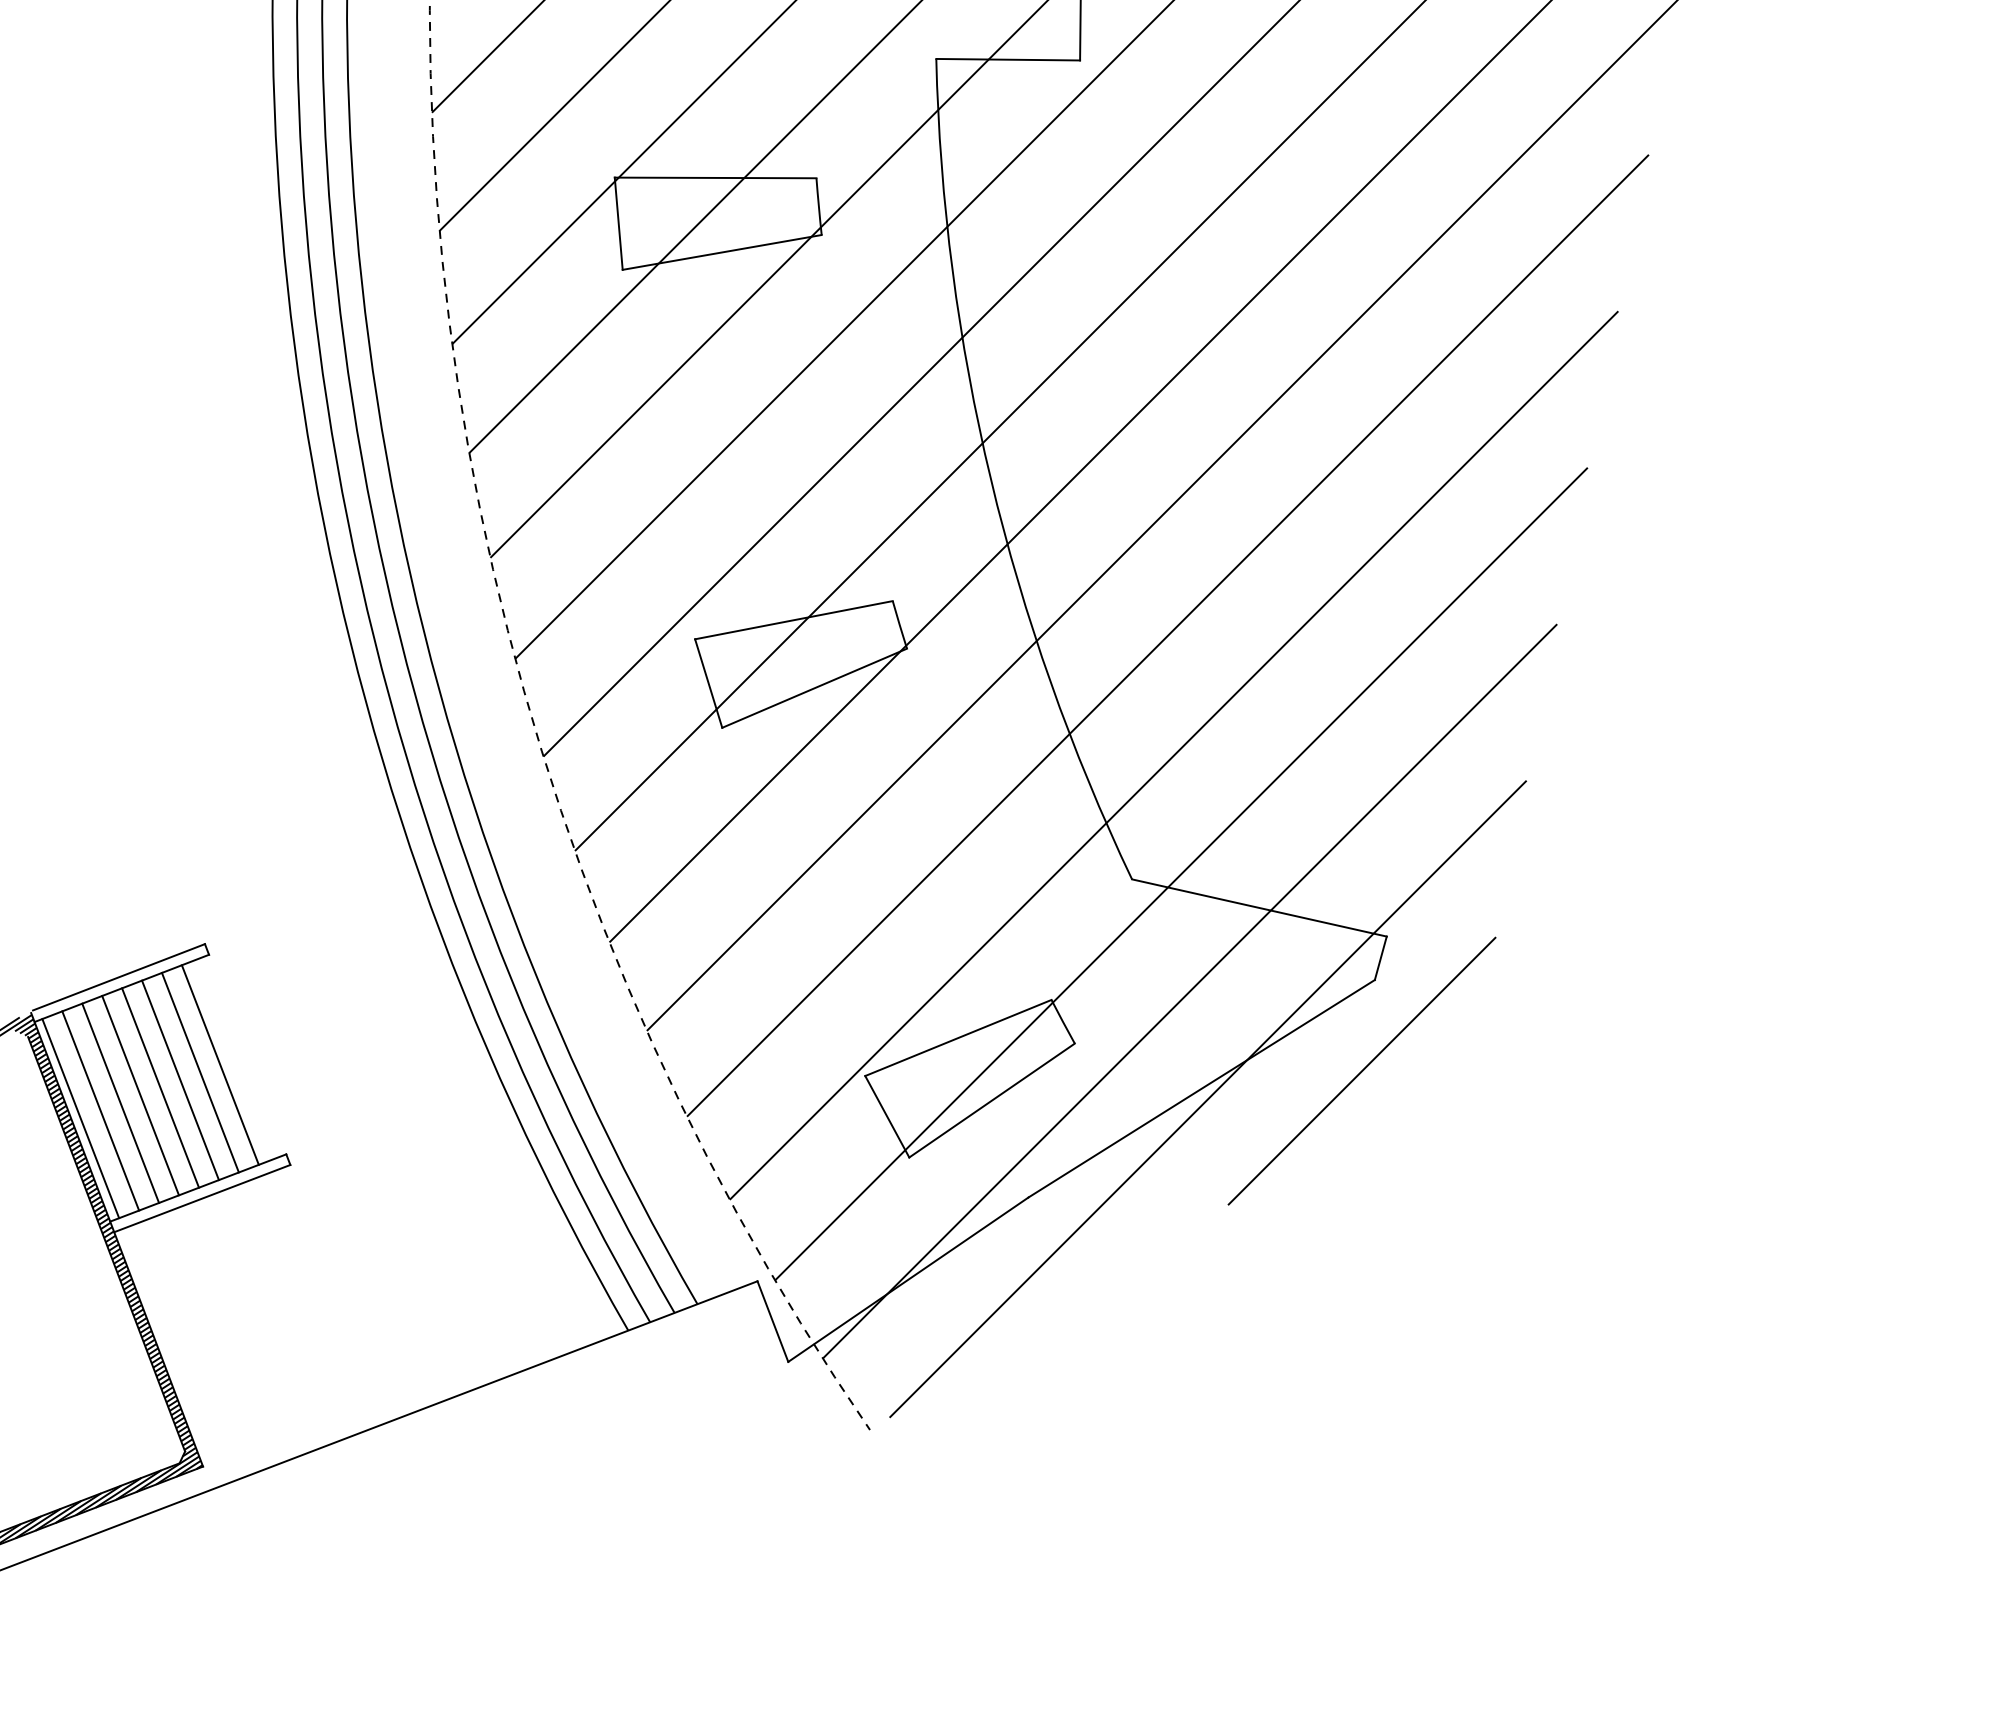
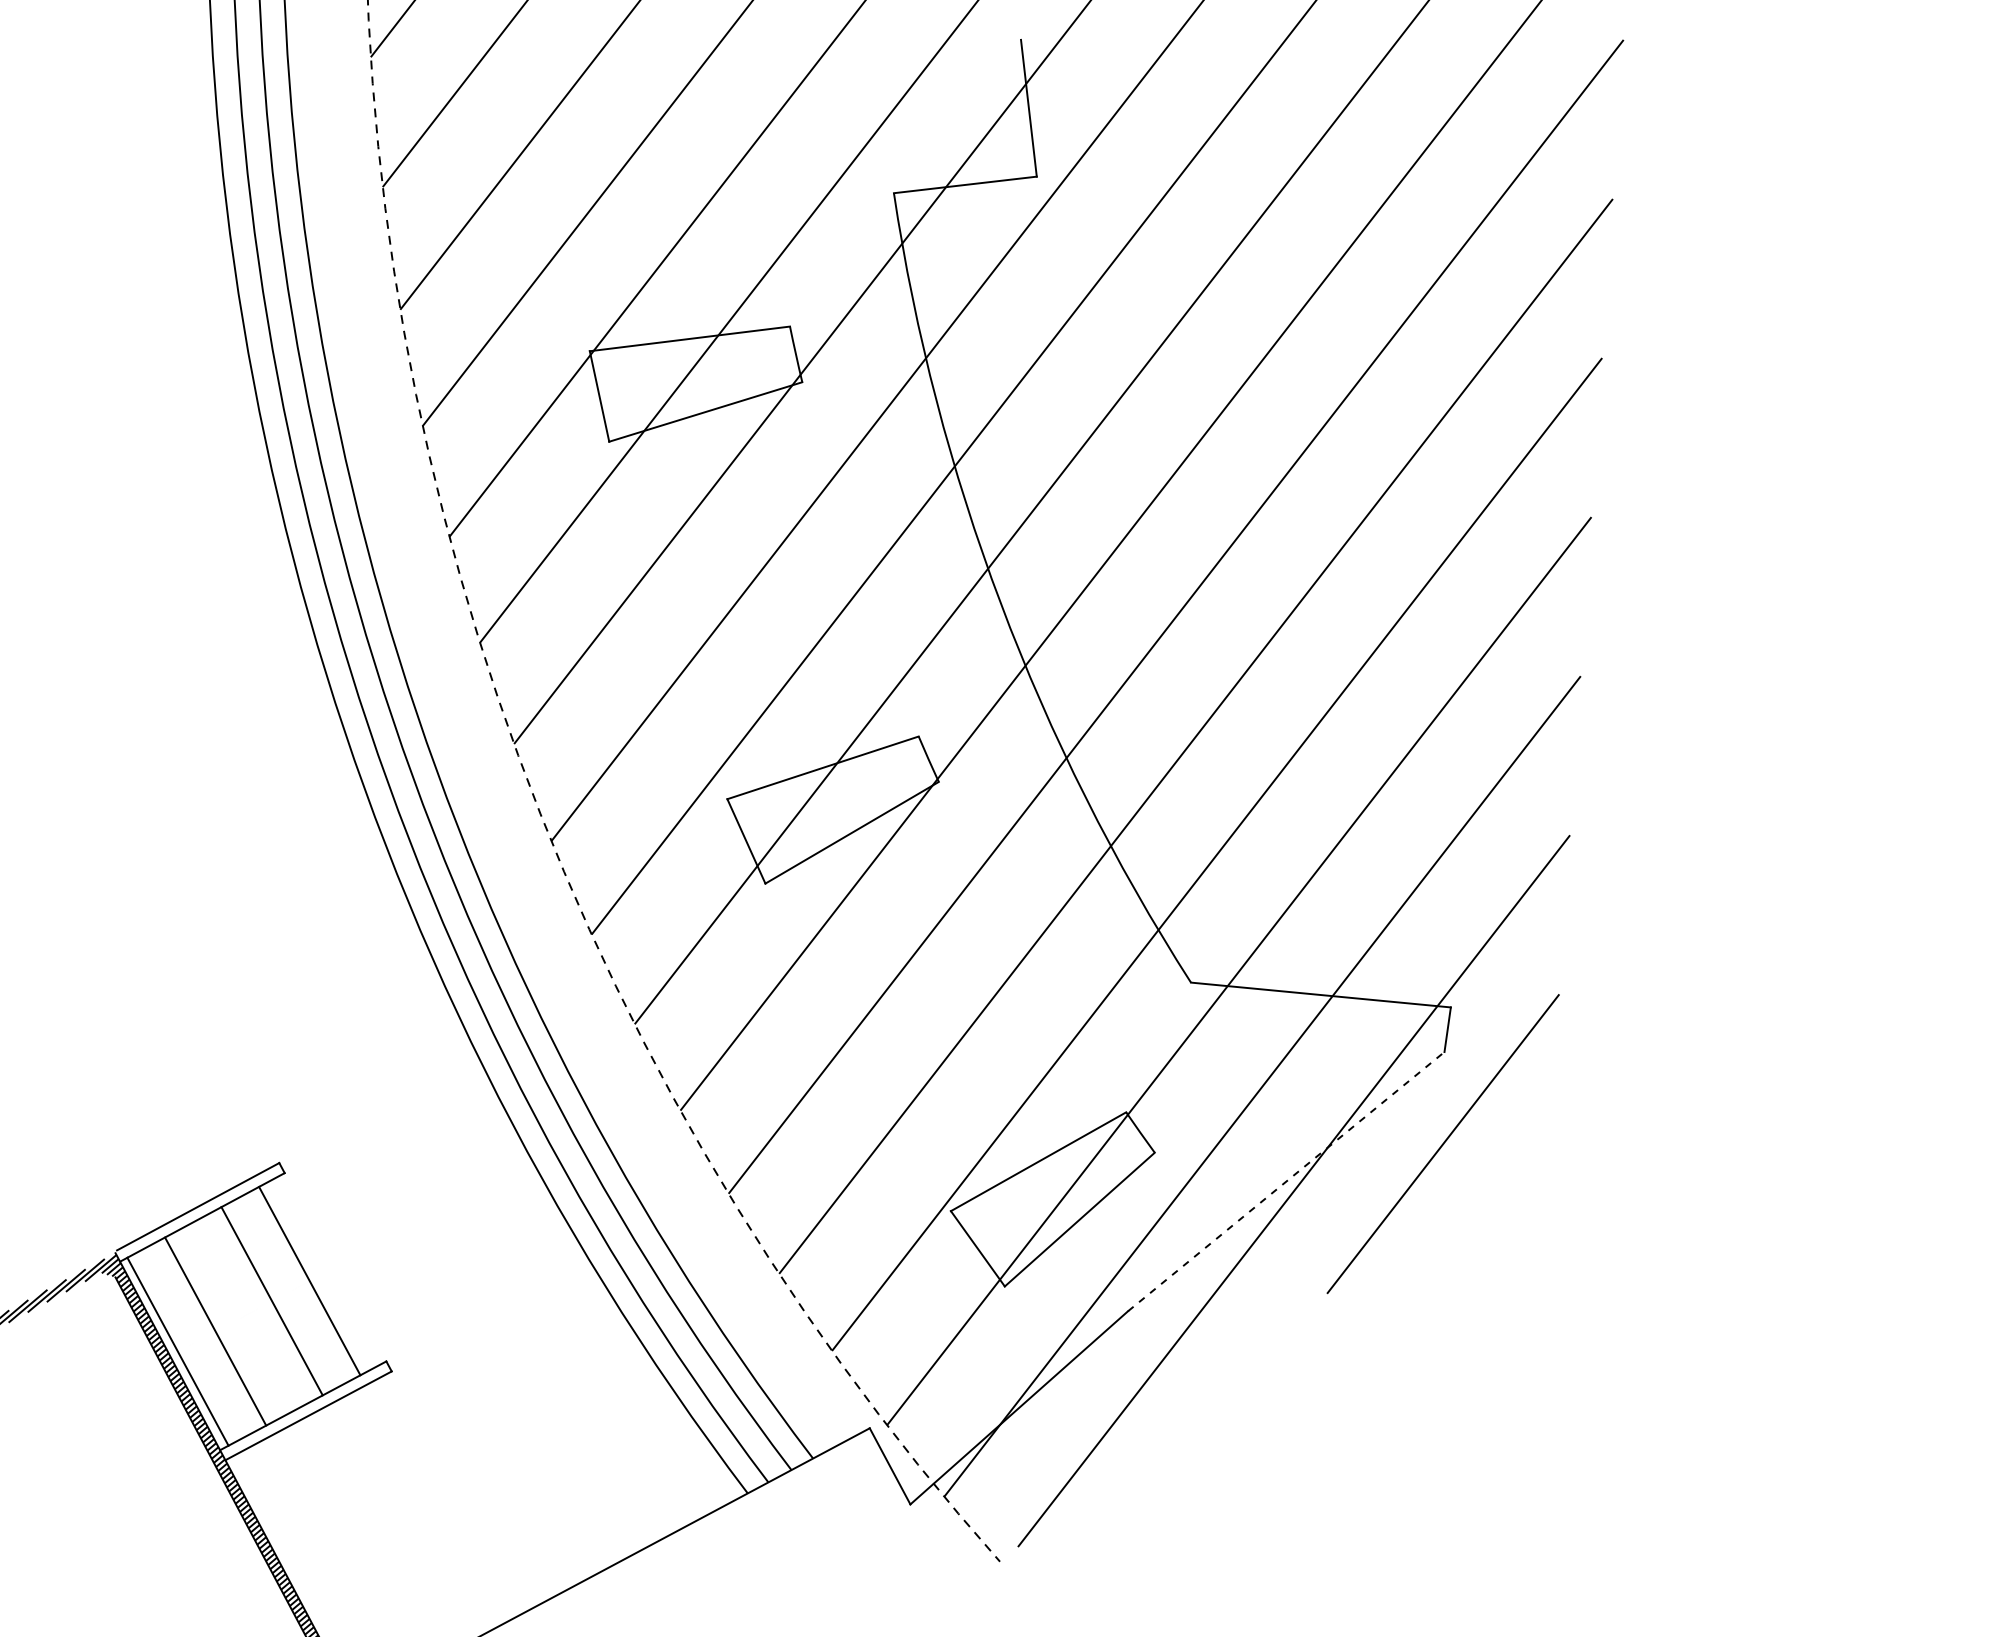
line: (199, 1072) -> (289, 1291), removed
line: (160, 1087) -> (253, 1310), removed
line: (1201, 1088) -> (1286, 1181), solid -> dashed
line: (140, 1095) -> (234, 1321), removed
line: (100, 1110) -> (196, 1341), removed

